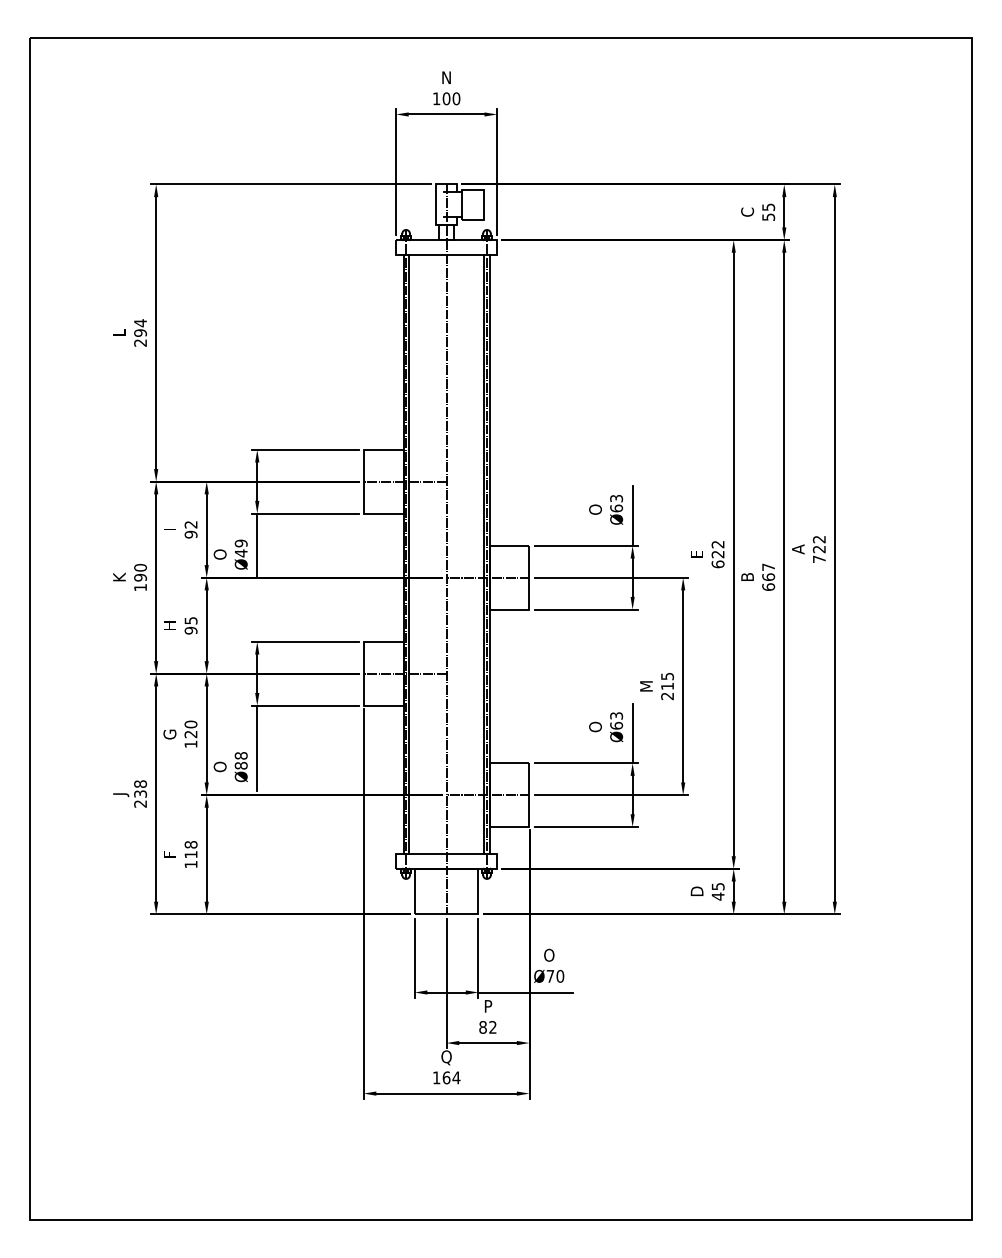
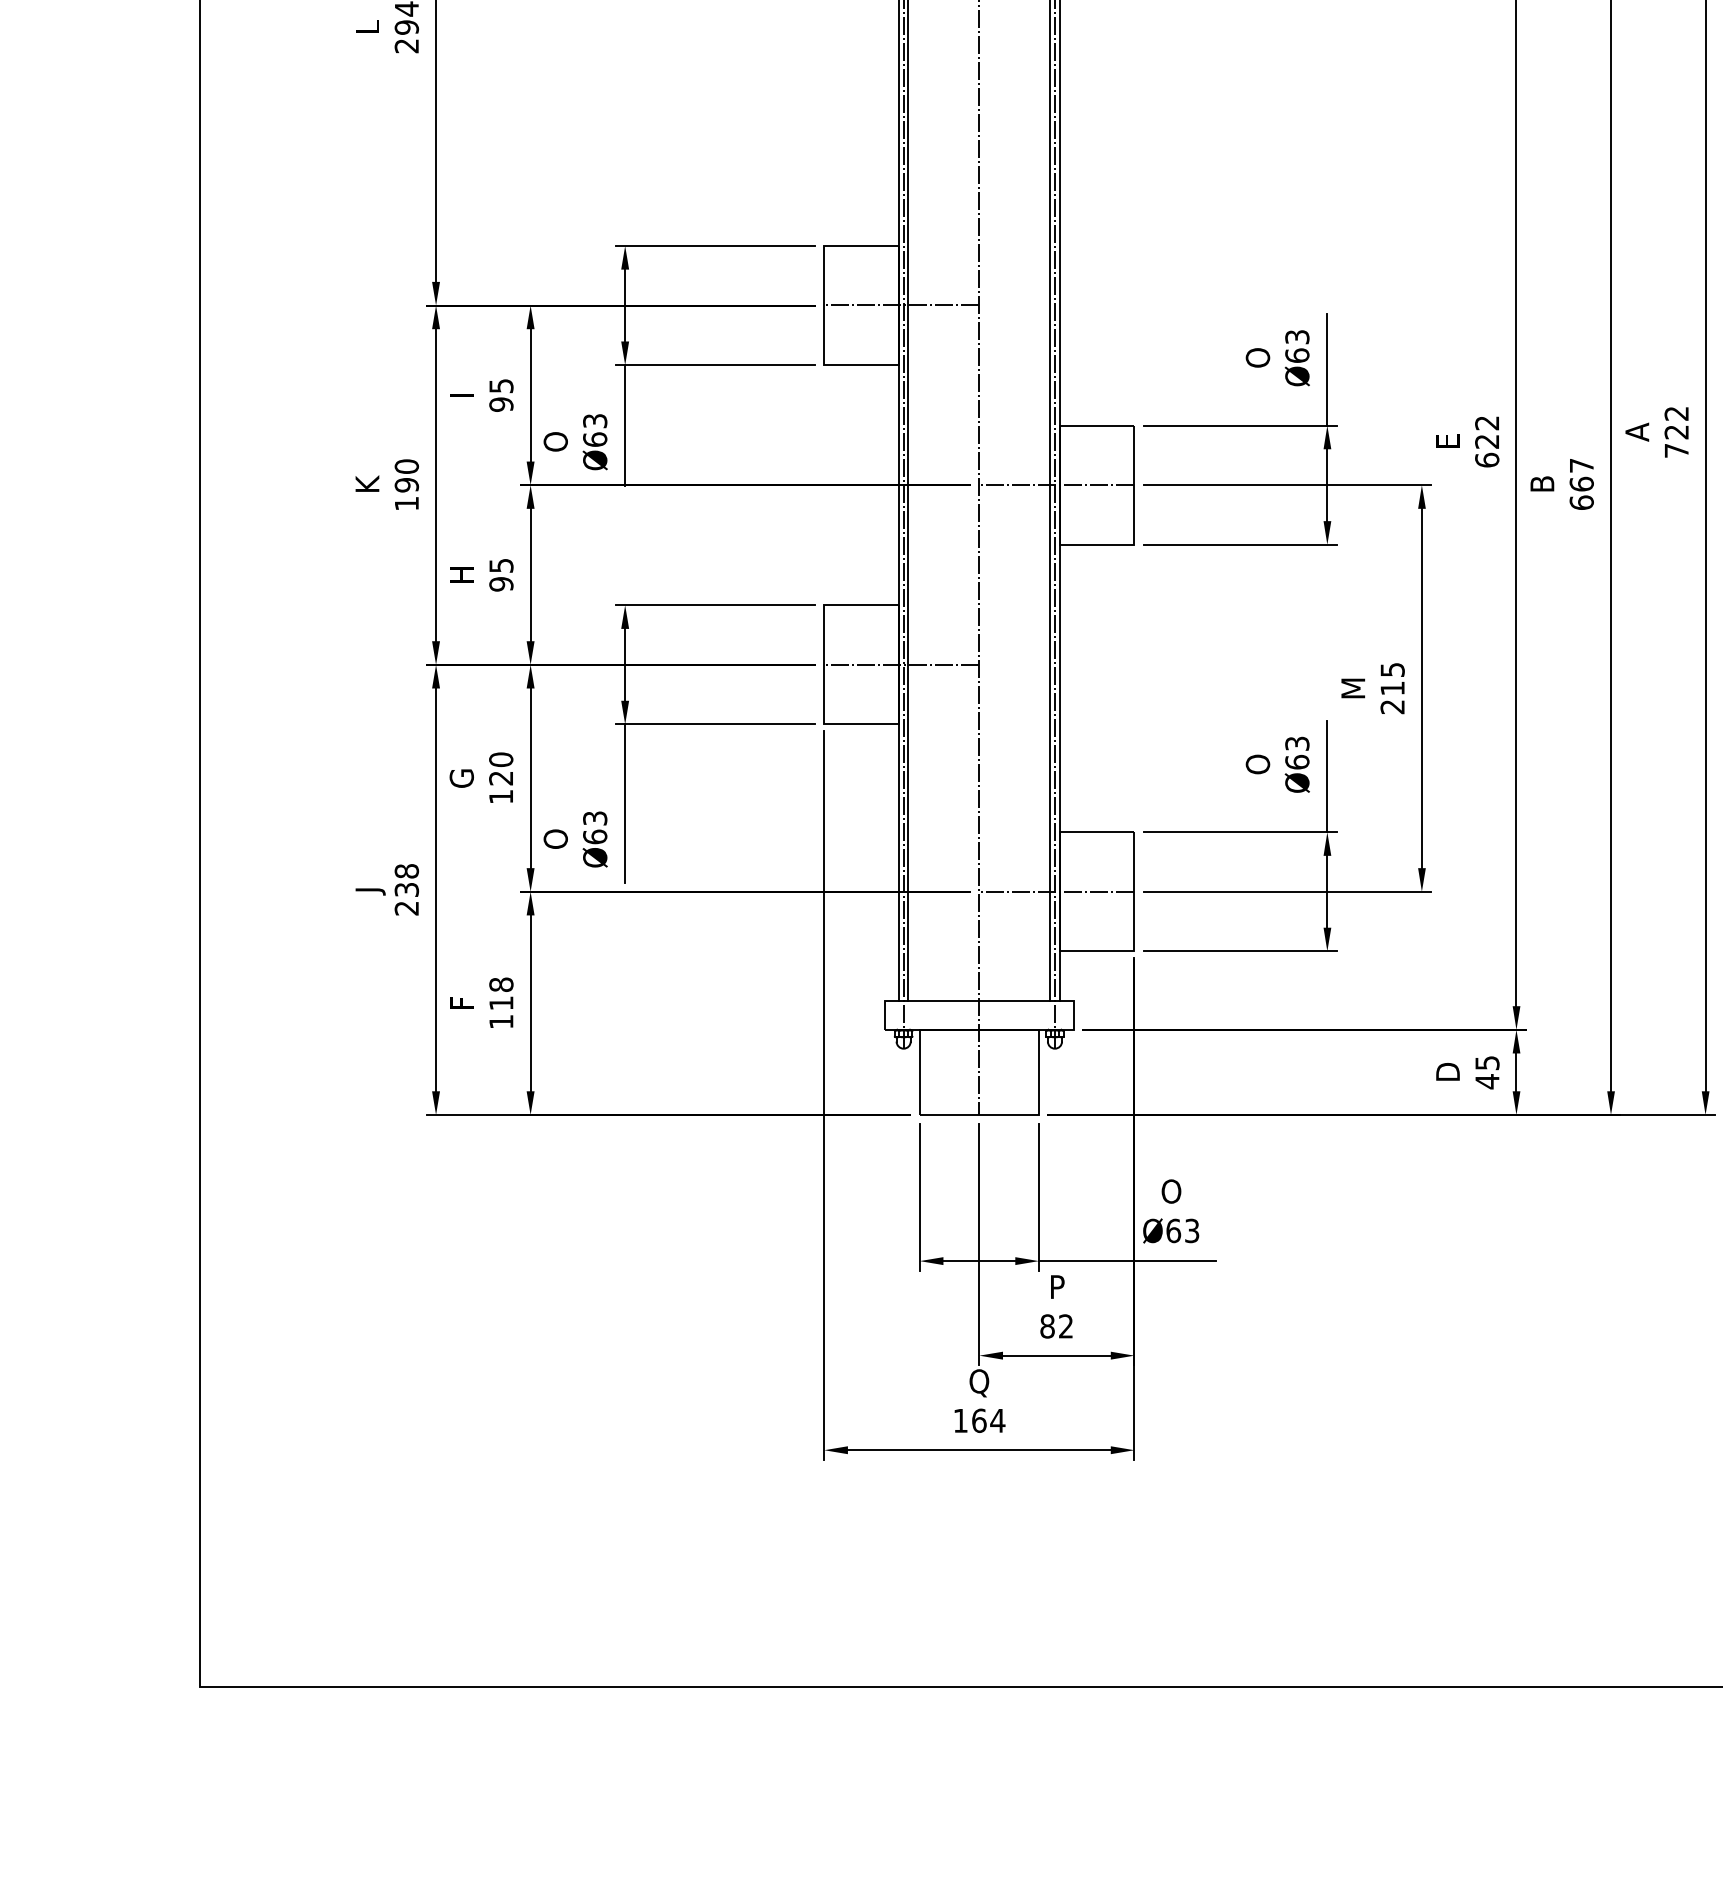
text: (190, 524) -> (500, 385), 92 -> 95
text: (240, 548) -> (593, 430), Ø49 -> Ø63
text: (240, 760) -> (593, 827), Ø88 -> Ø63
text: (555, 975) -> (1183, 1229), Ø70 -> Ø63

